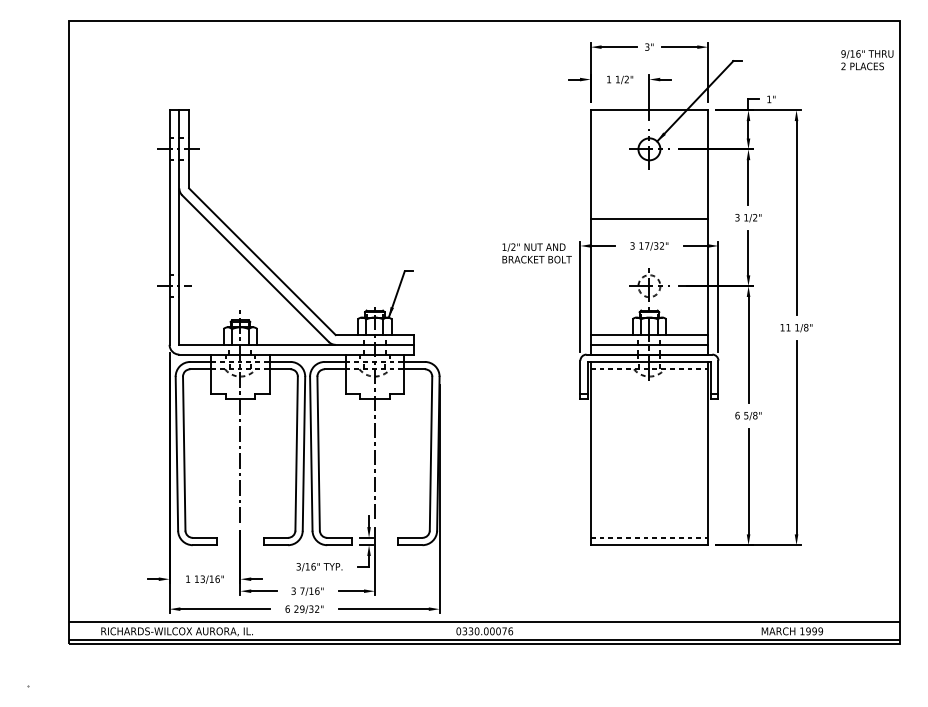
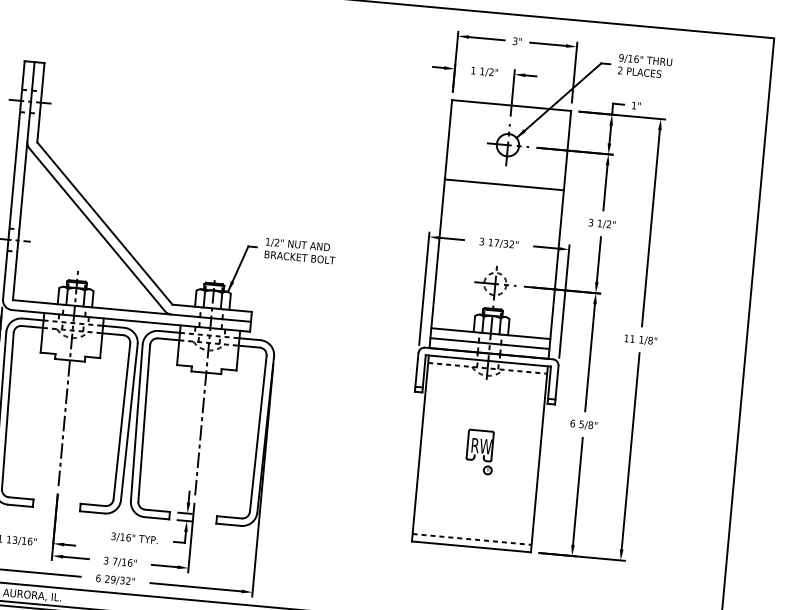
text: (867, 60) -> (645, 66), moved
line: (649, 219) -> (504, 184), moved
text: (536, 253) -> (299, 251), moved
part: (649, 451) -> (480, 451), added

